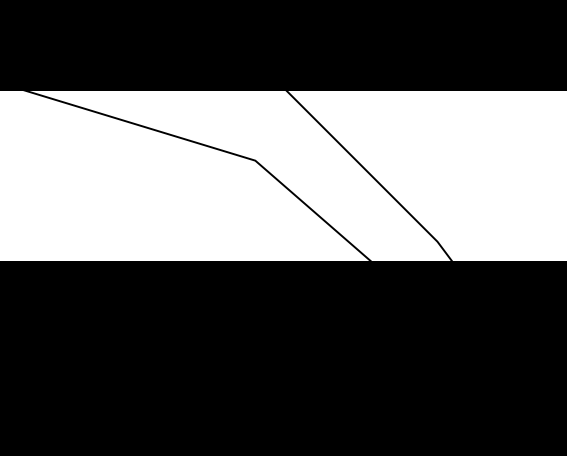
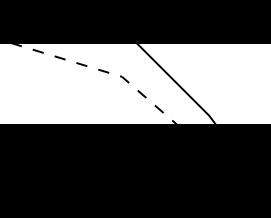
line: (214, 147) -> (102, 70), solid -> dashed

